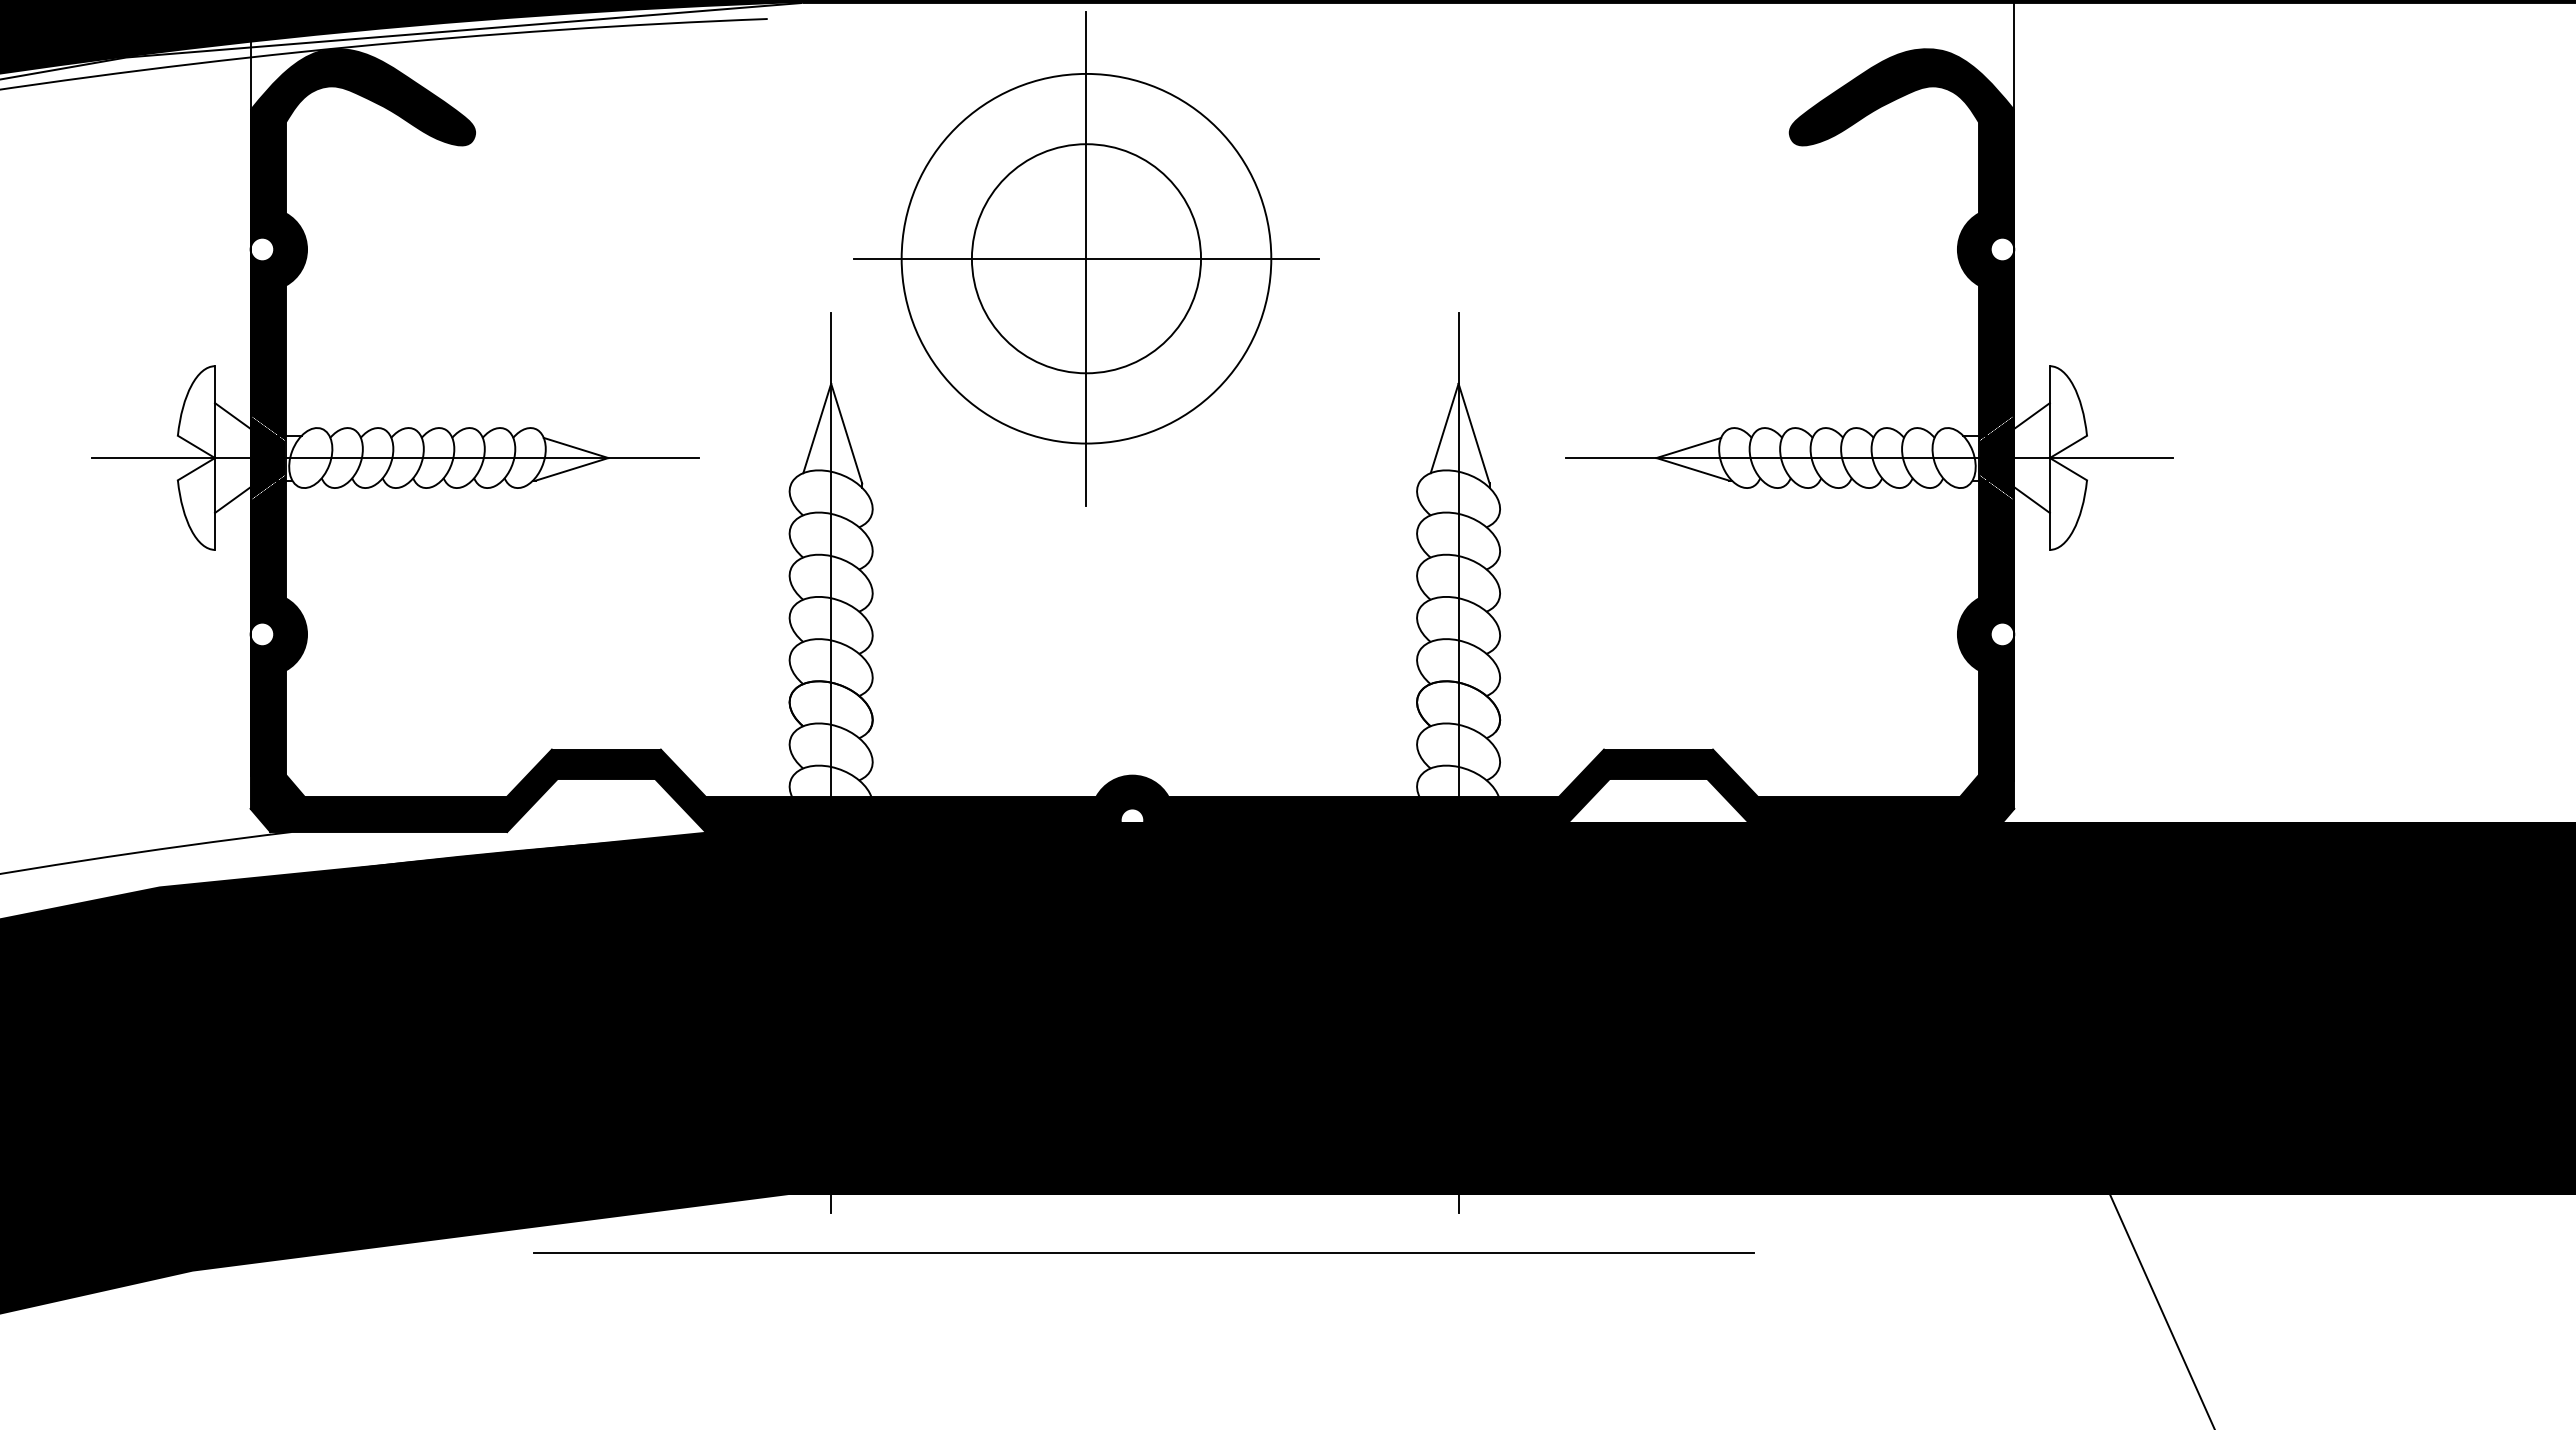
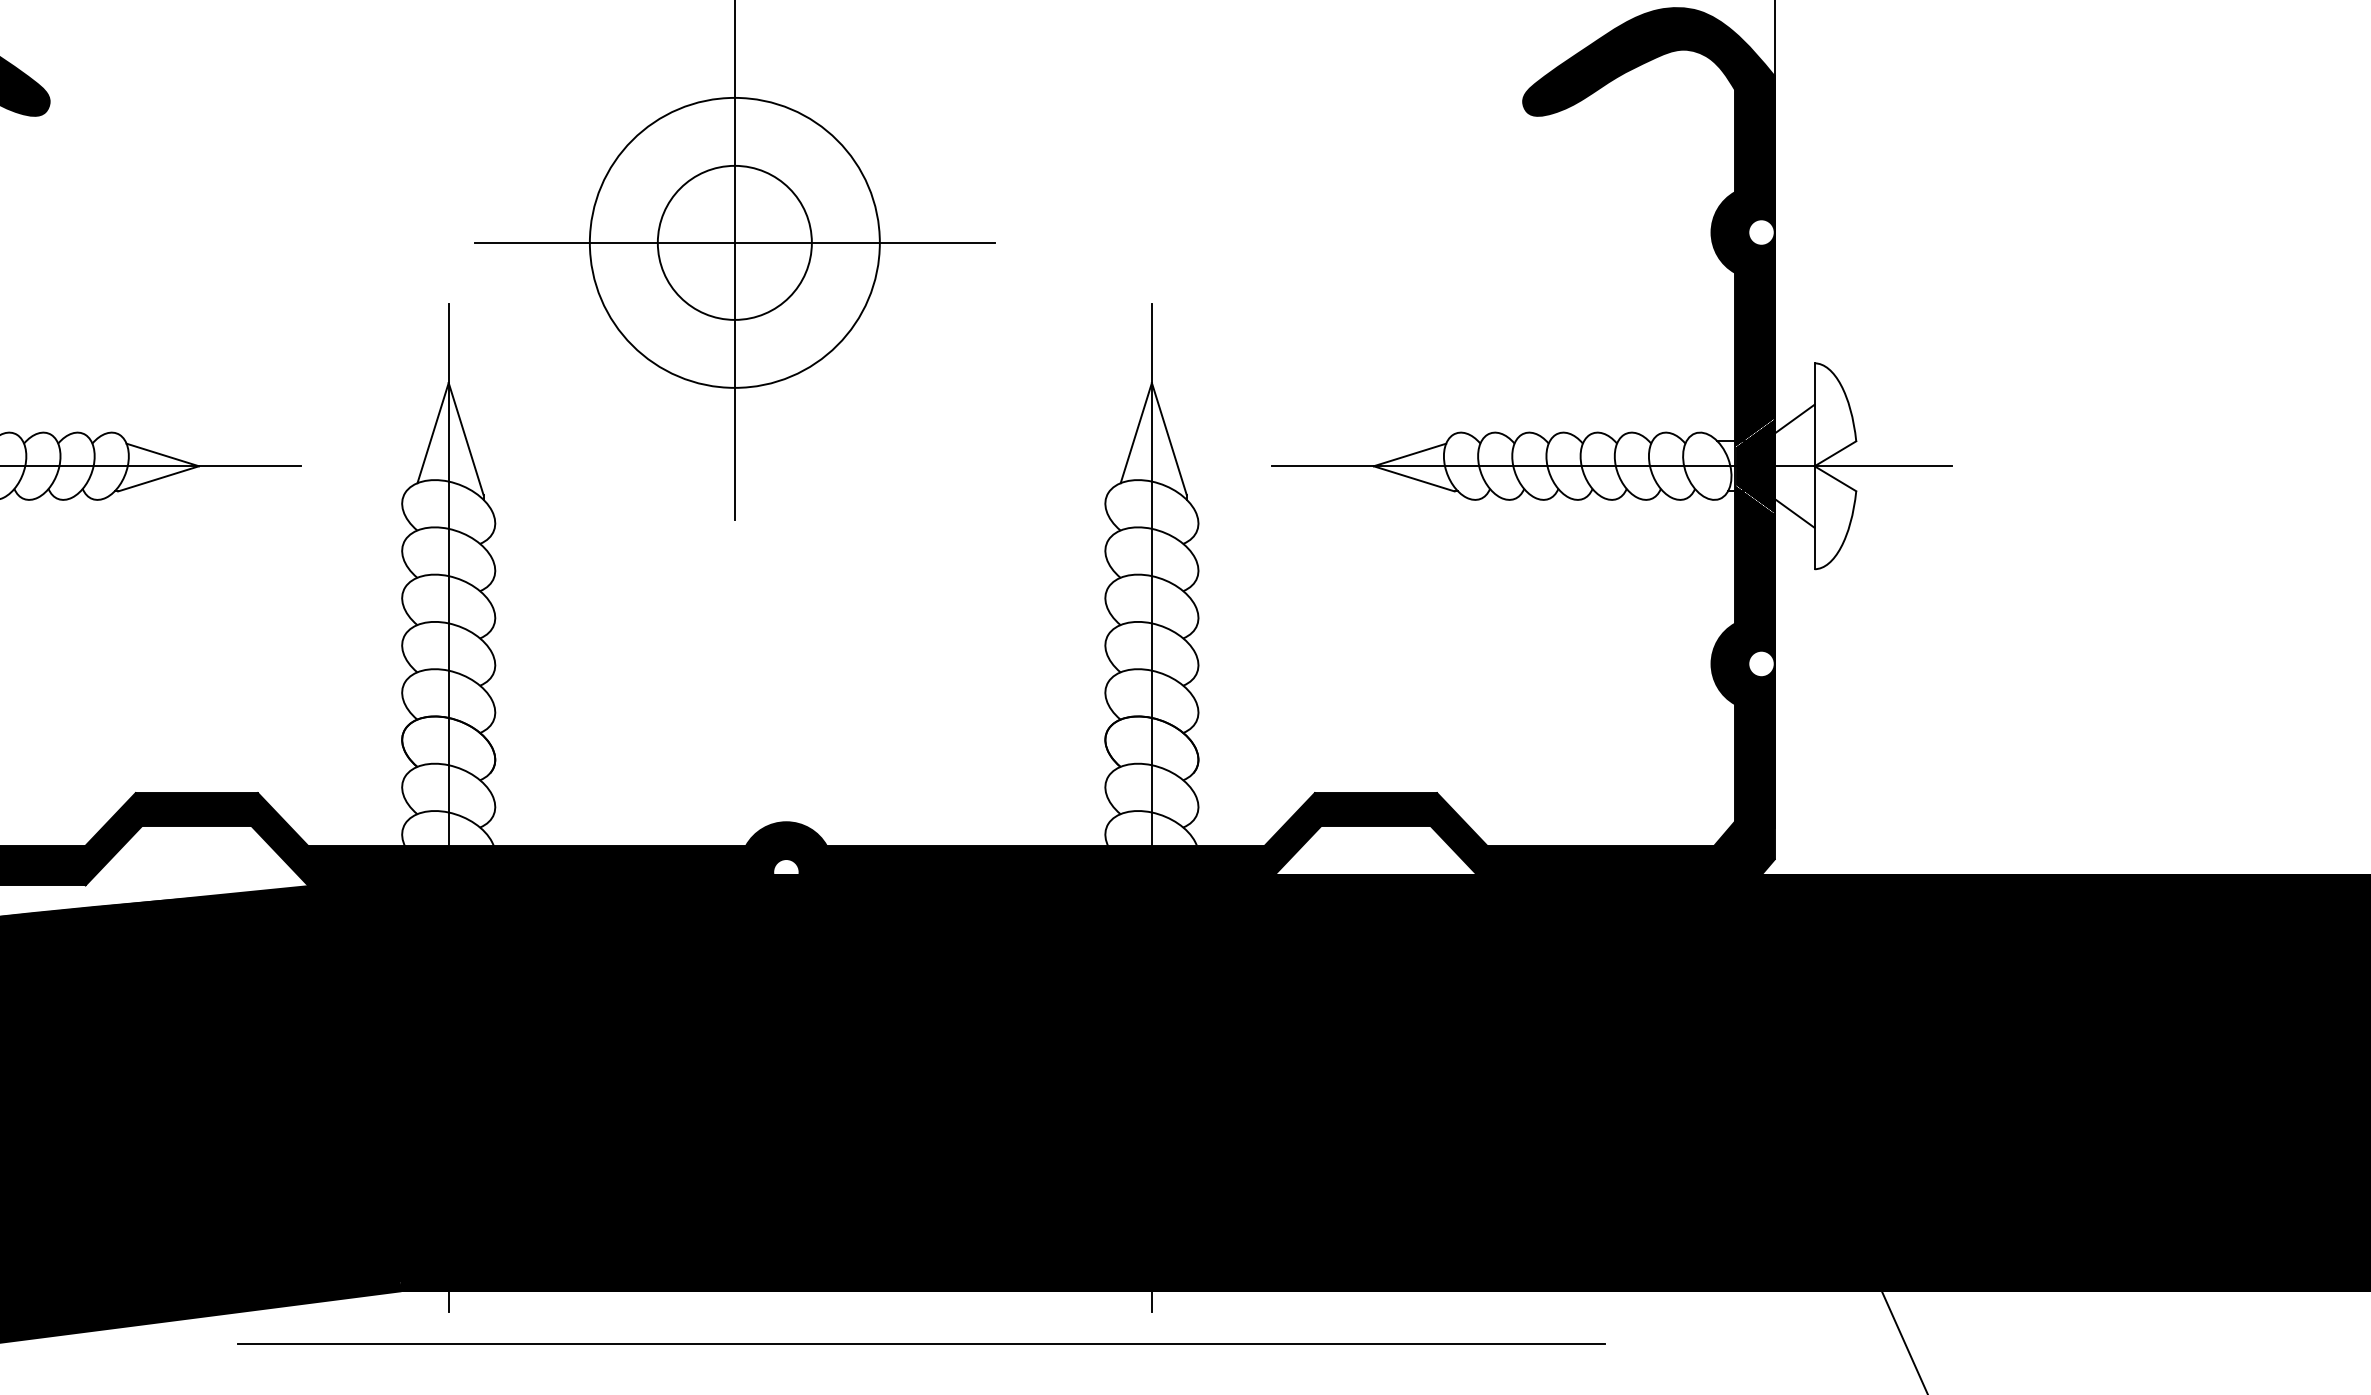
circle: (1086, 258) -> (734, 242), size x0.6
circle: (1086, 258) -> (734, 242), size x0.7
line: (1143, 1252) -> (920, 1343), moved

